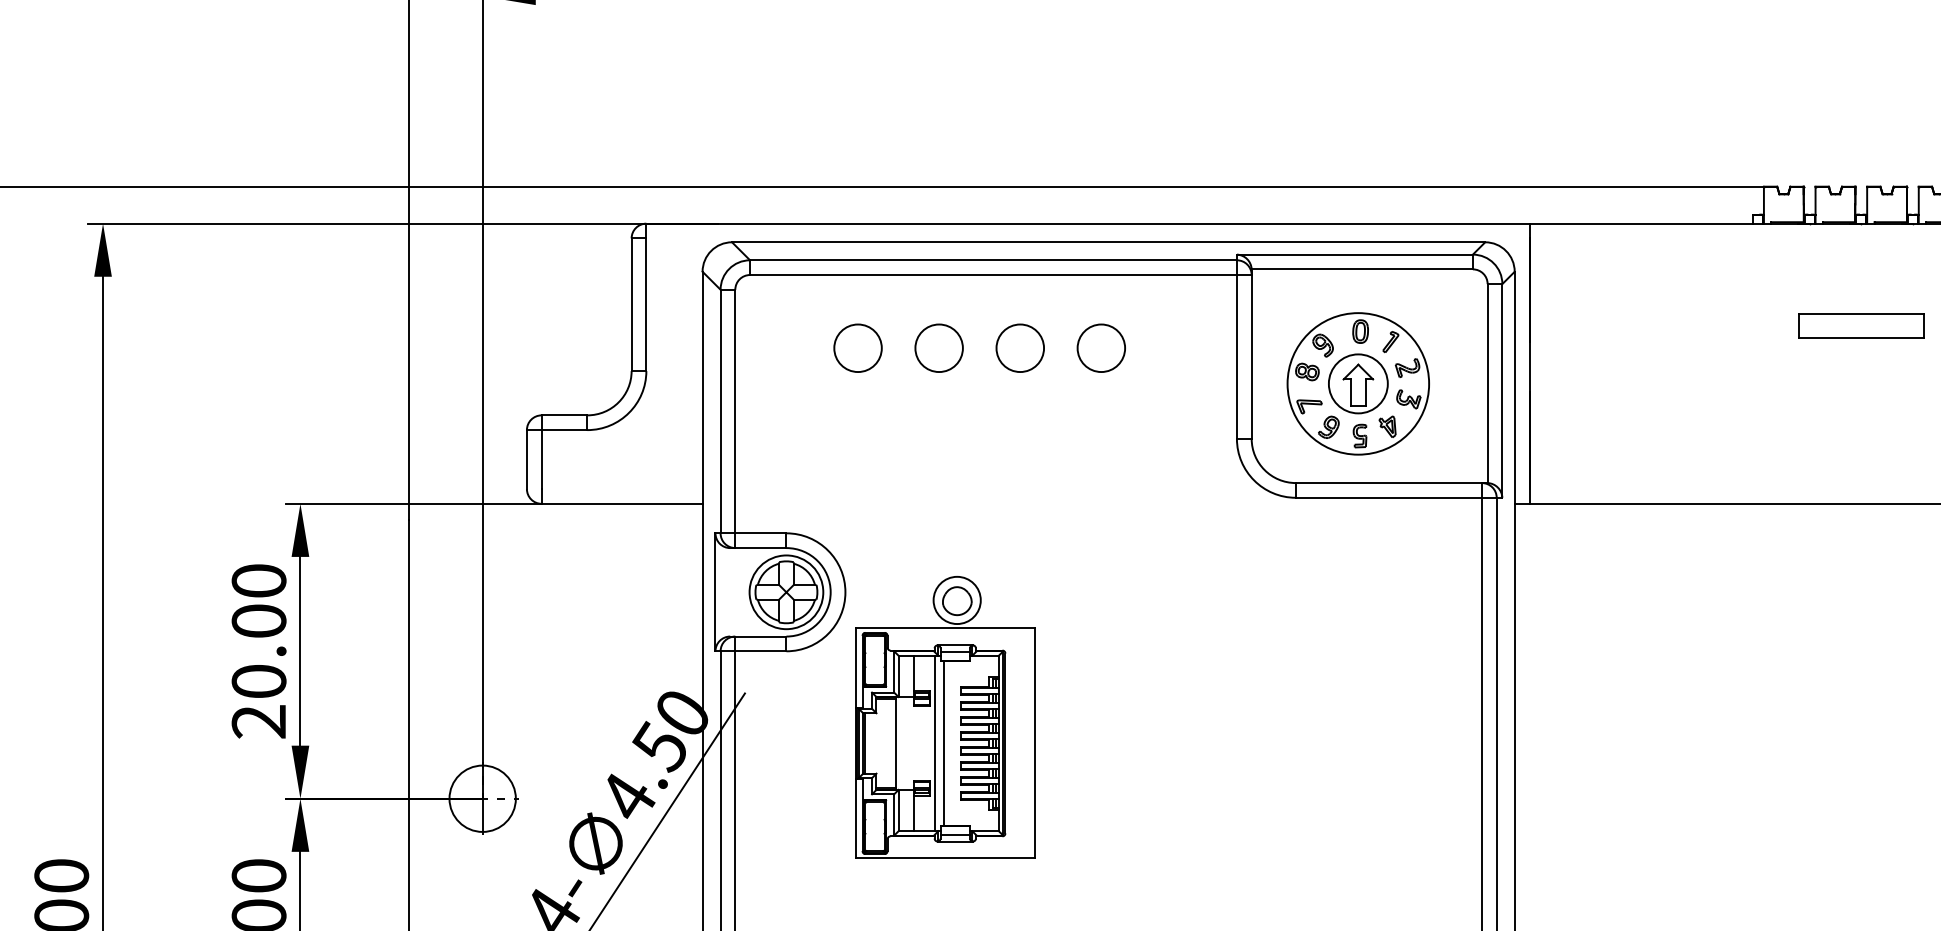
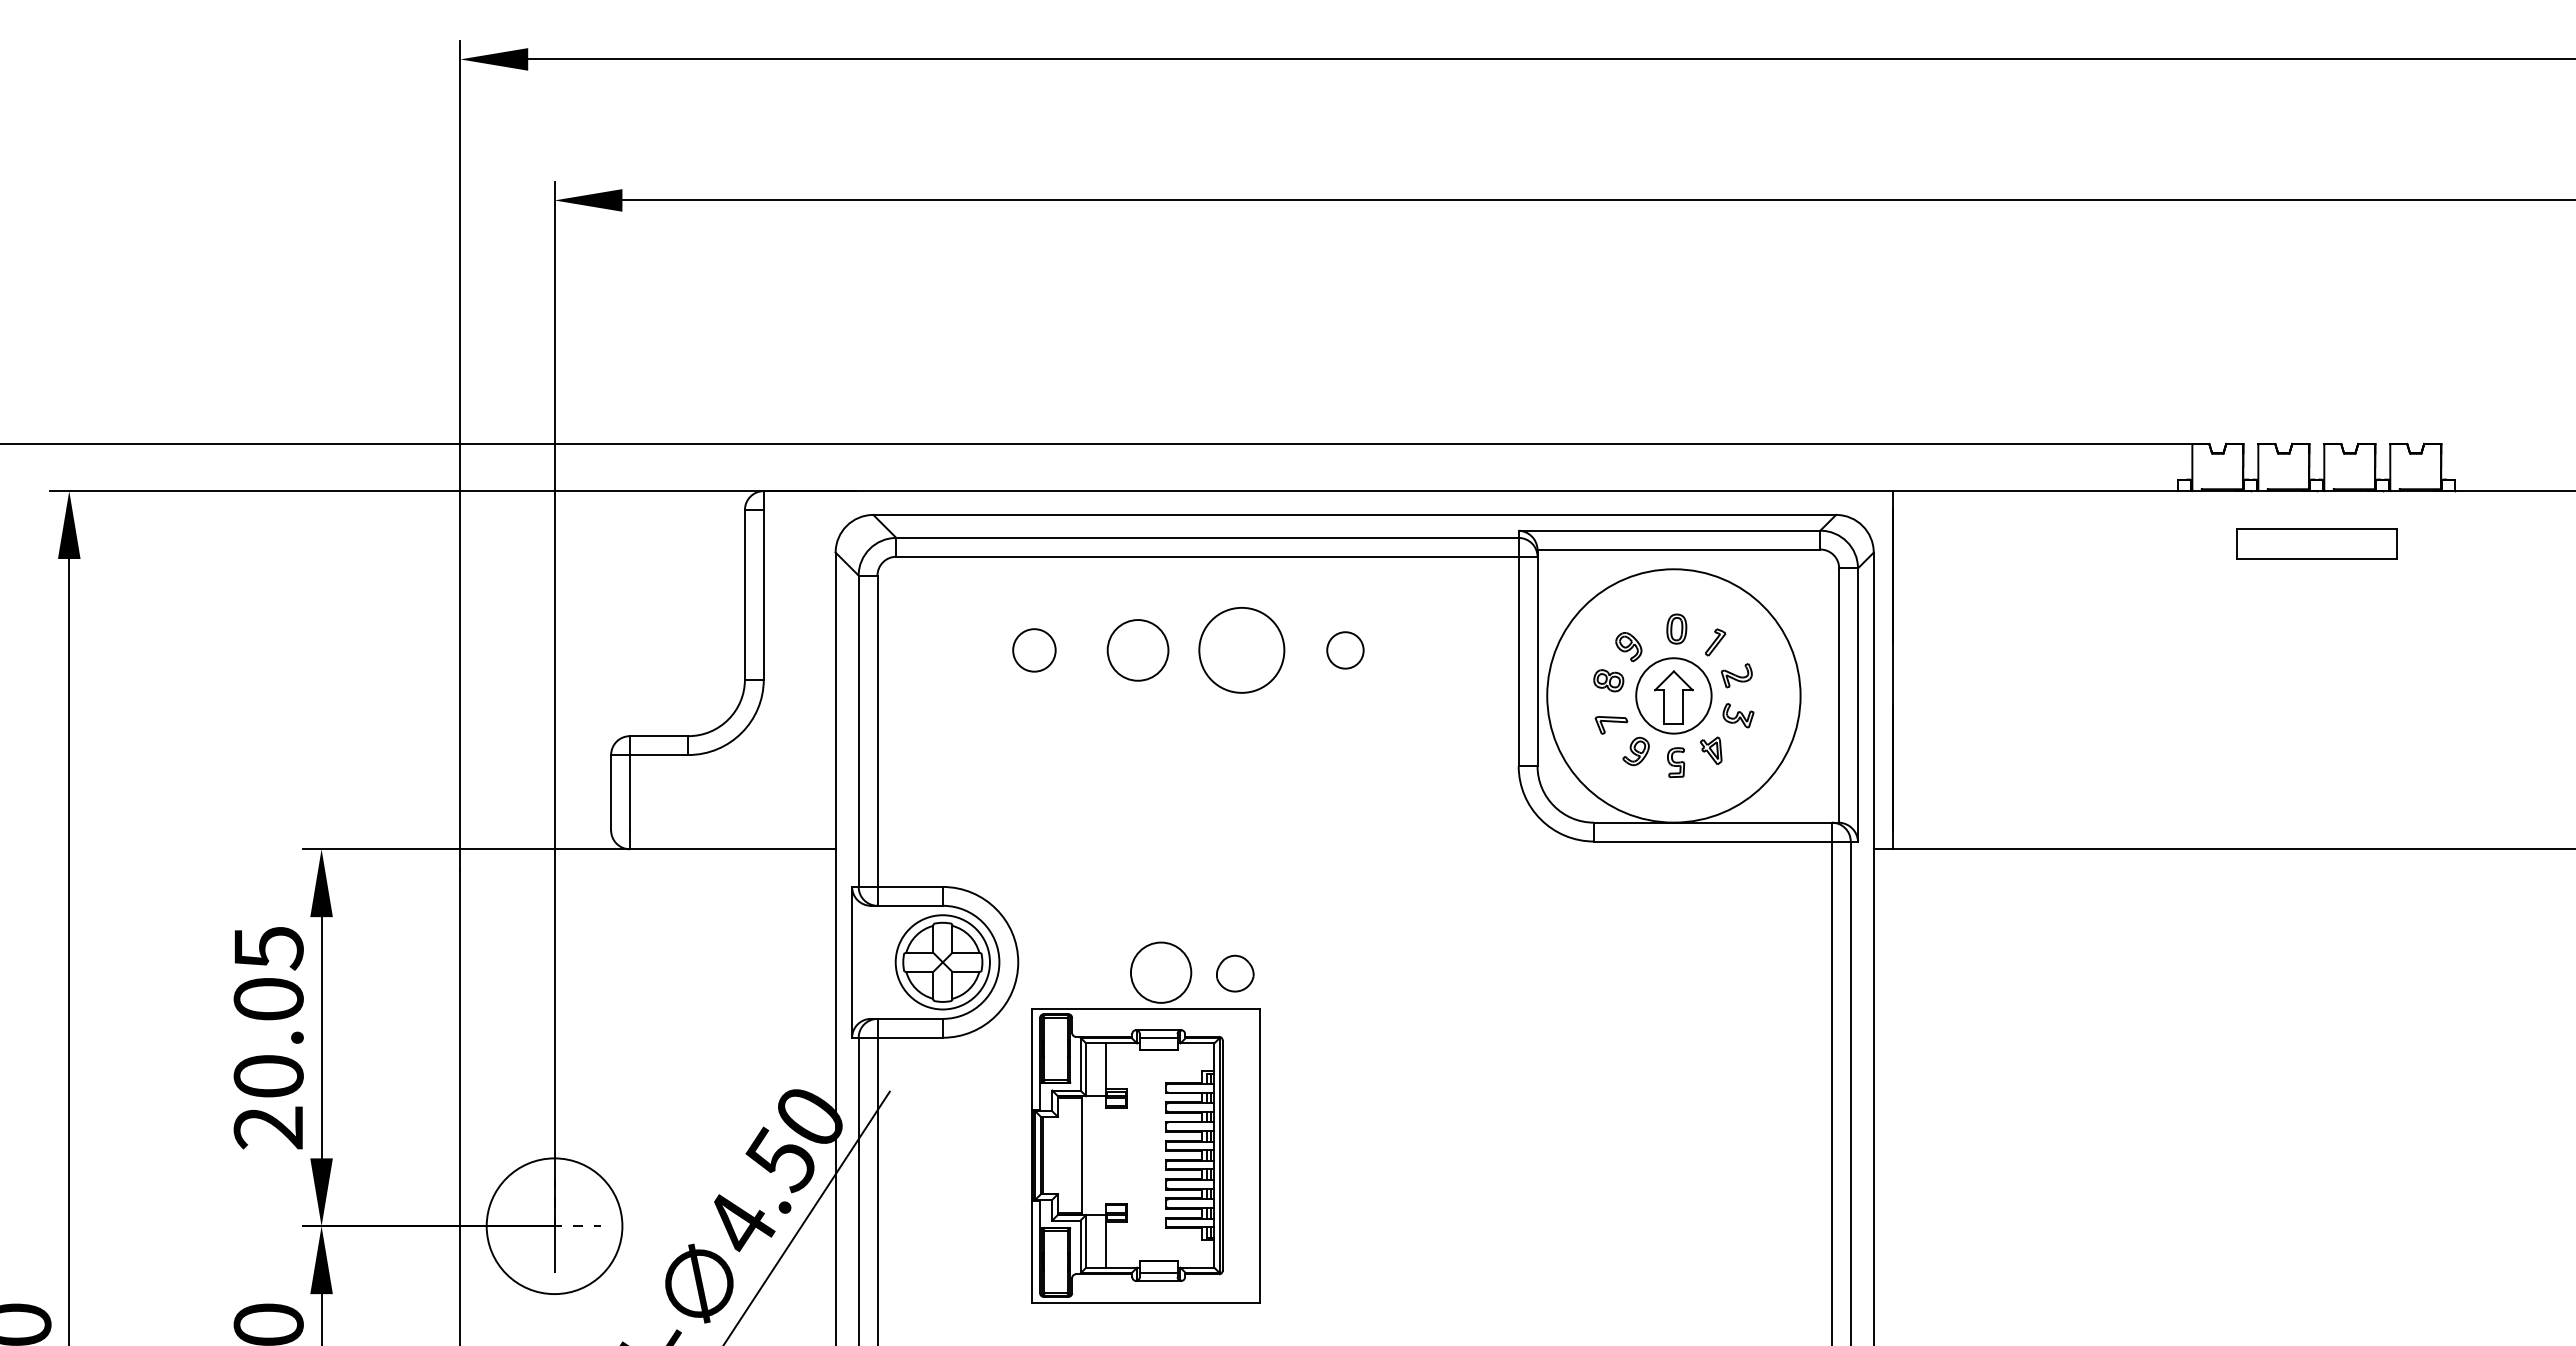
part: (1861, 325) -> (2316, 543), moved
circle: (858, 348) -> (1034, 650), size x0.7
circle: (1020, 348) -> (1241, 650), size x1.4
circle: (1101, 348) -> (1345, 650), size x0.6
circle: (1358, 383) -> (1673, 695), size x1.4
text: (258, 581) -> (268, 948), 20.00 -> 20.05
part: (957, 601) -> (1235, 973), moved
line: (934, 743) -> (1132, 1155), removed
line: (943, 743) -> (1143, 1155), removed
circle: (482, 798) -> (554, 1225), size x1.6

